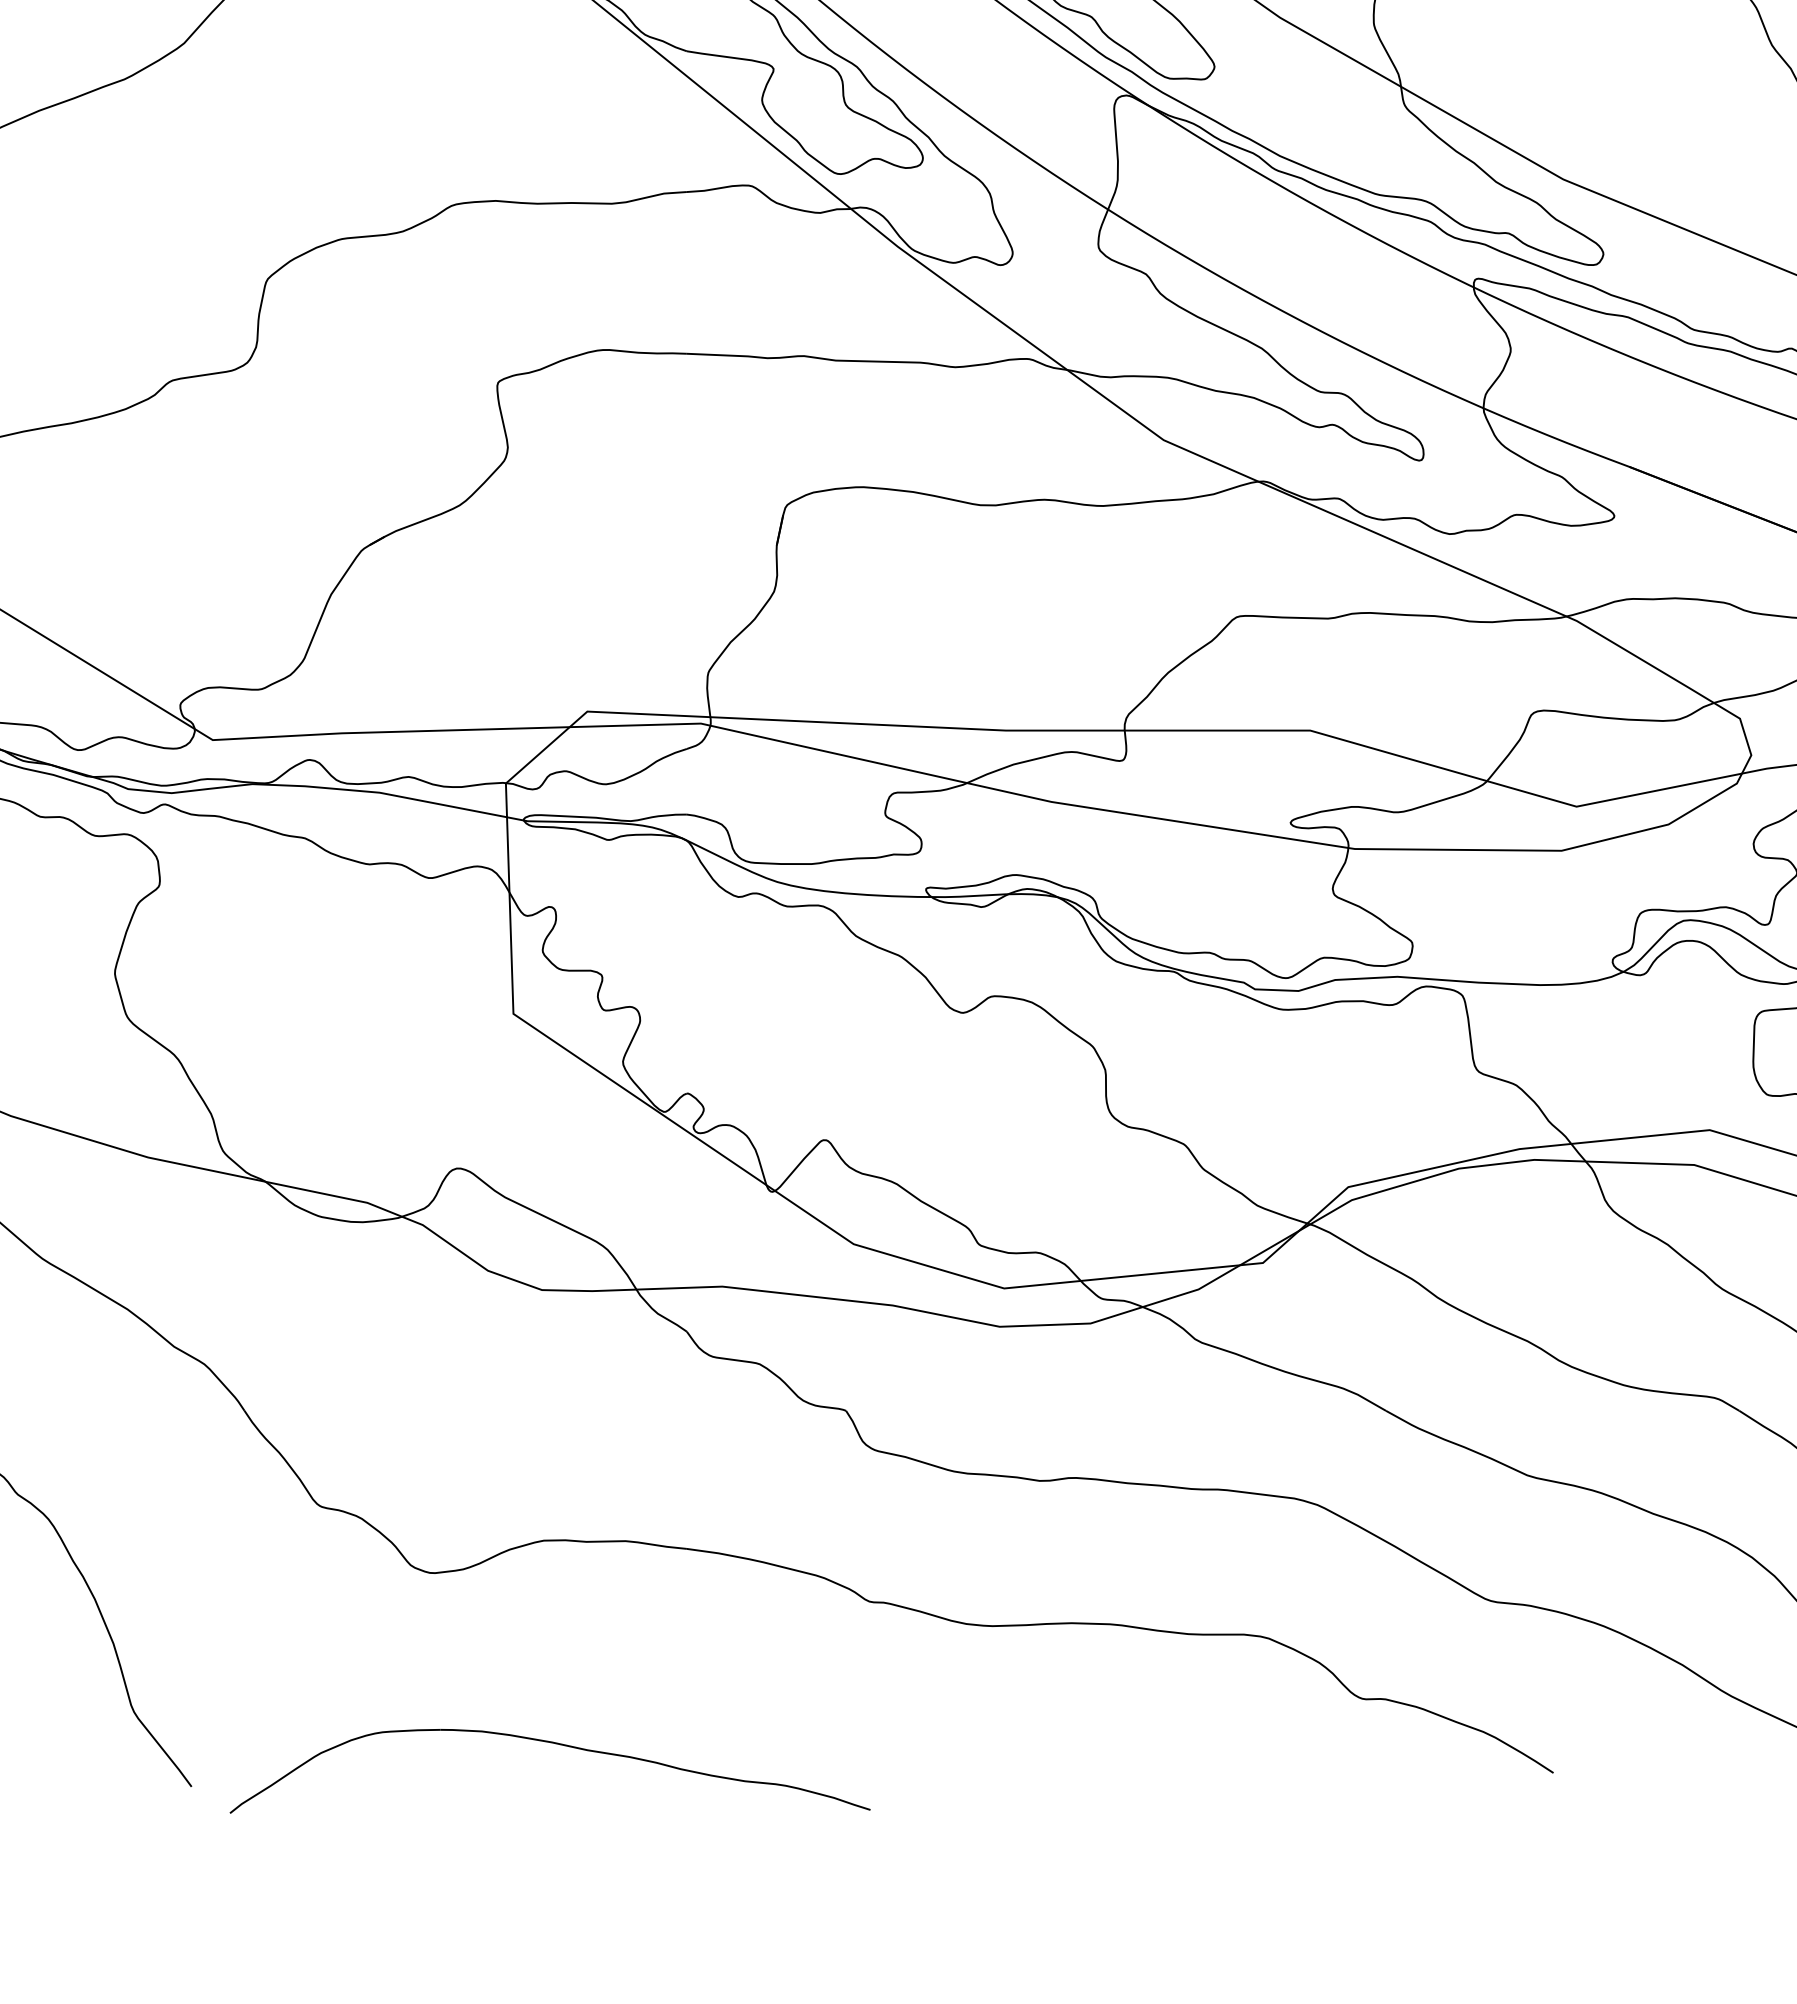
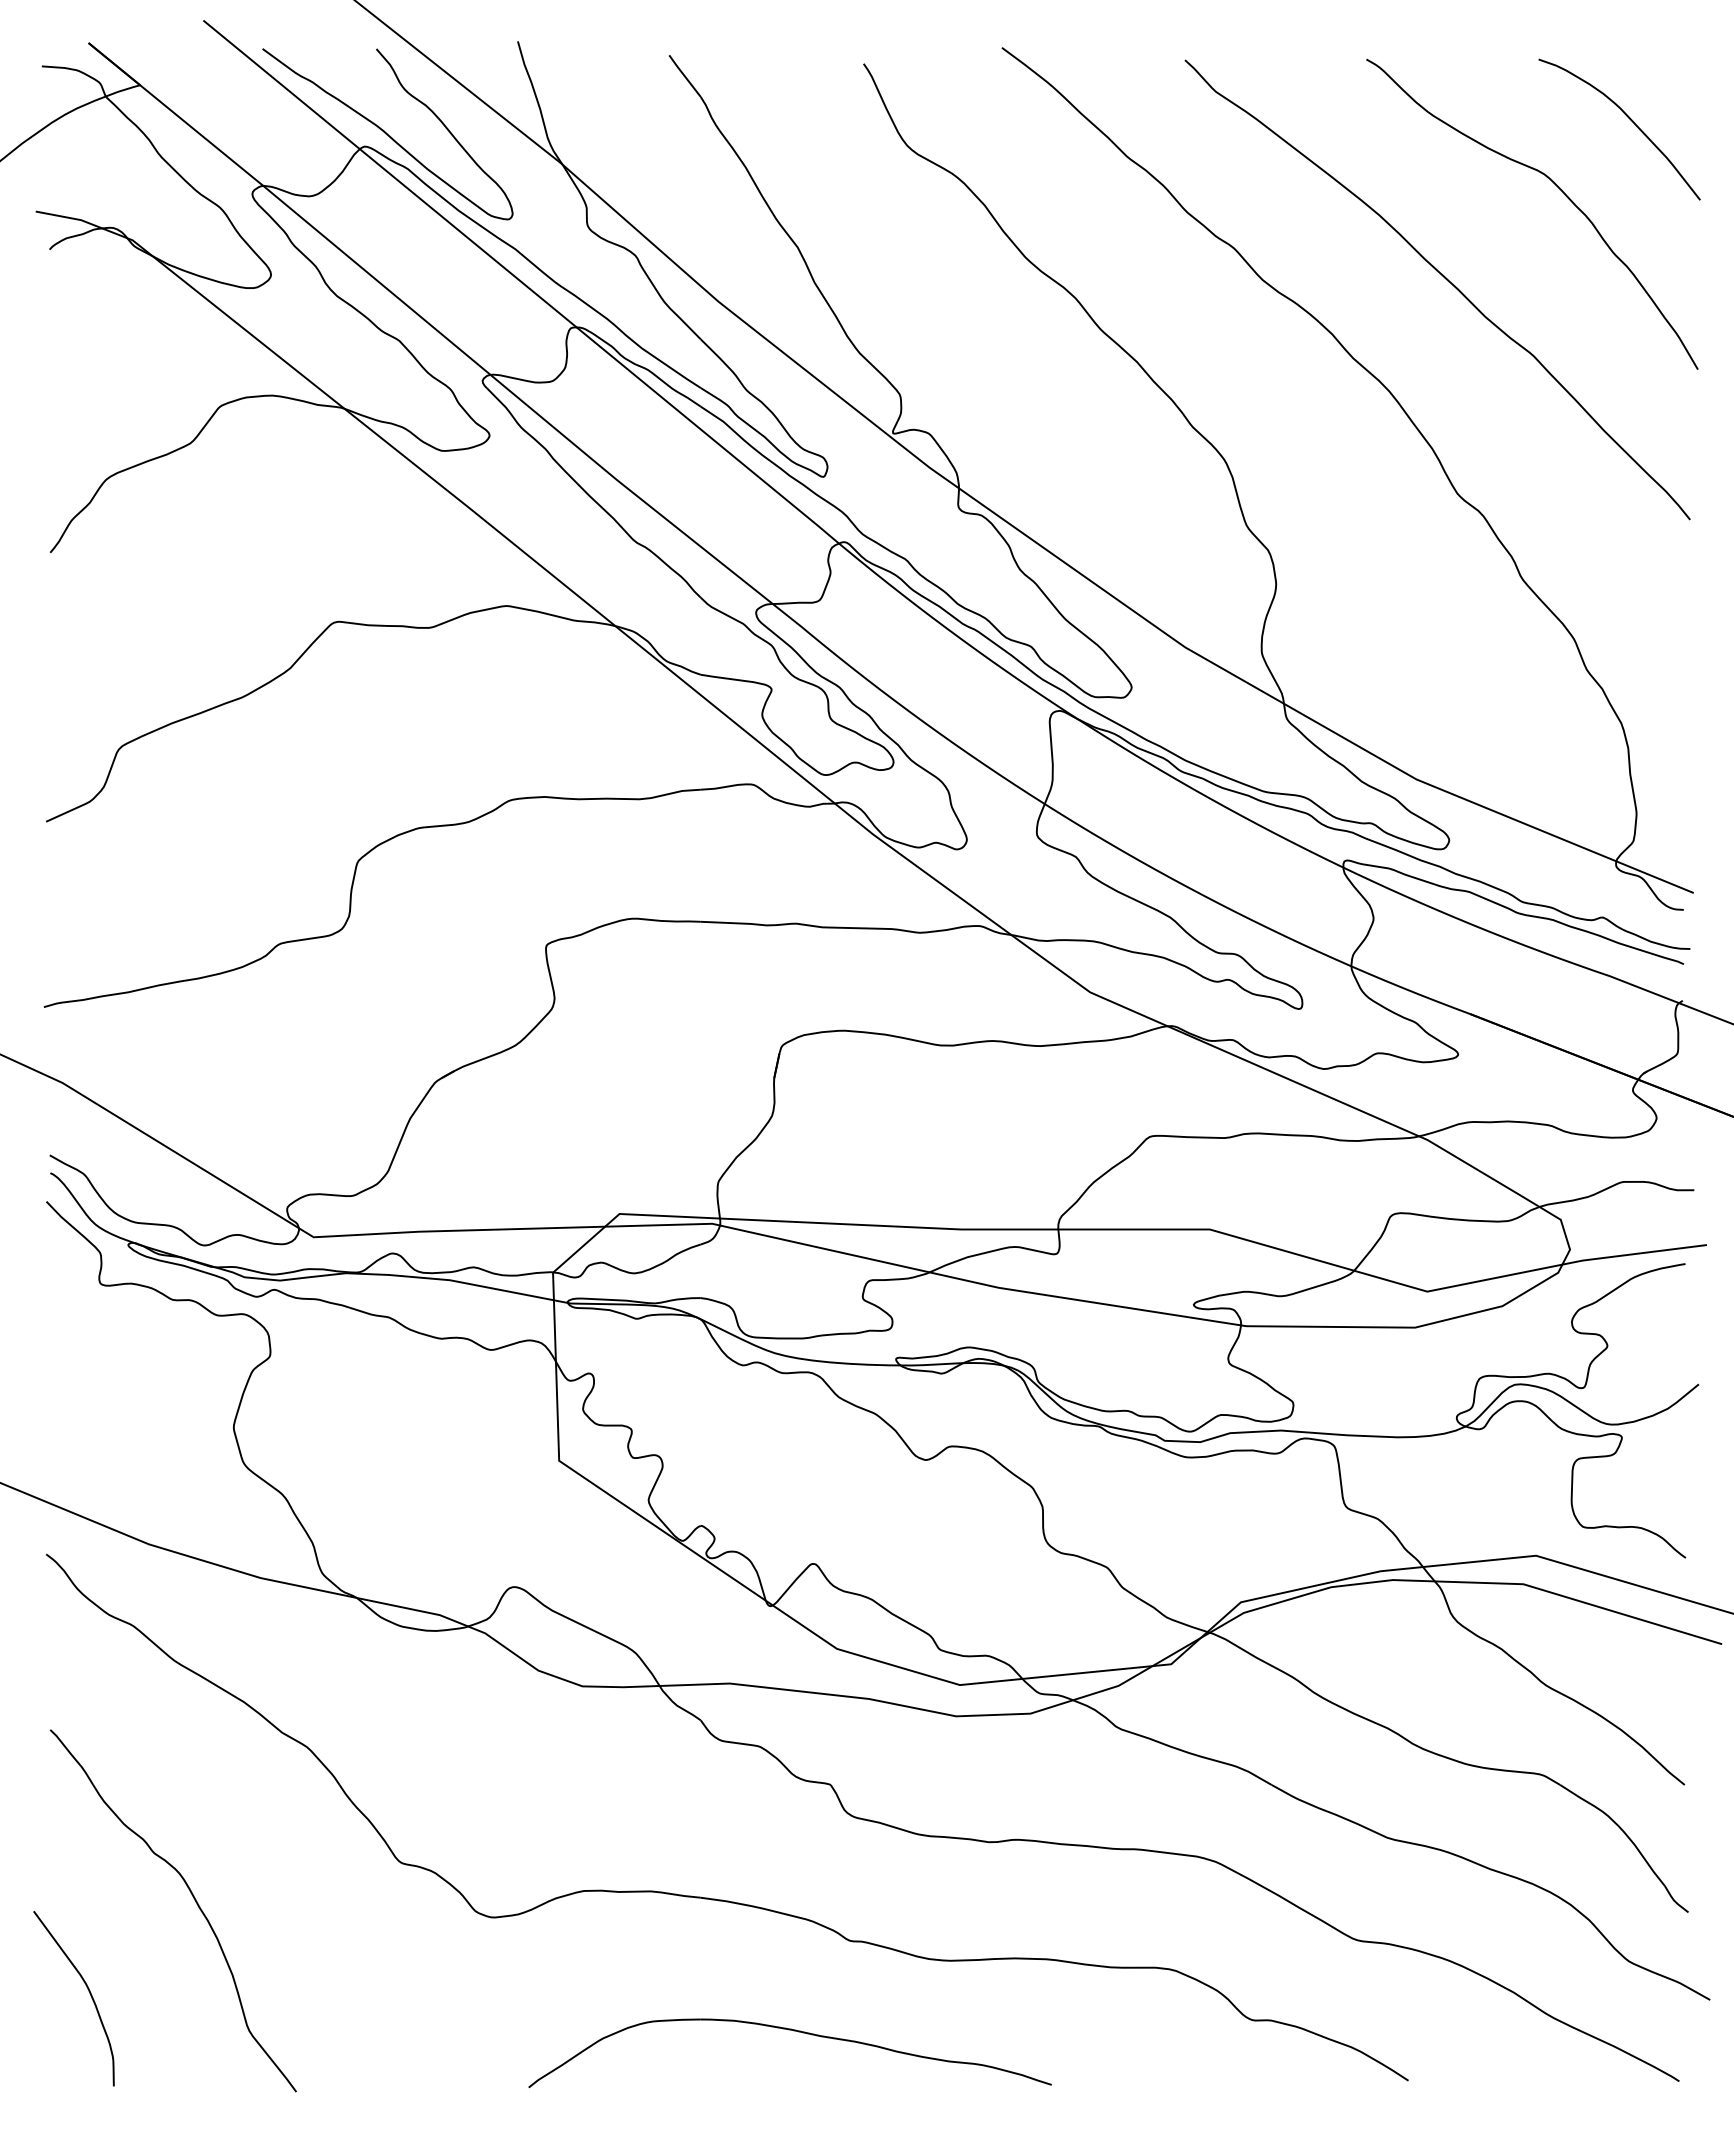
part: (554, 1744) -> (793, 2031), moved

